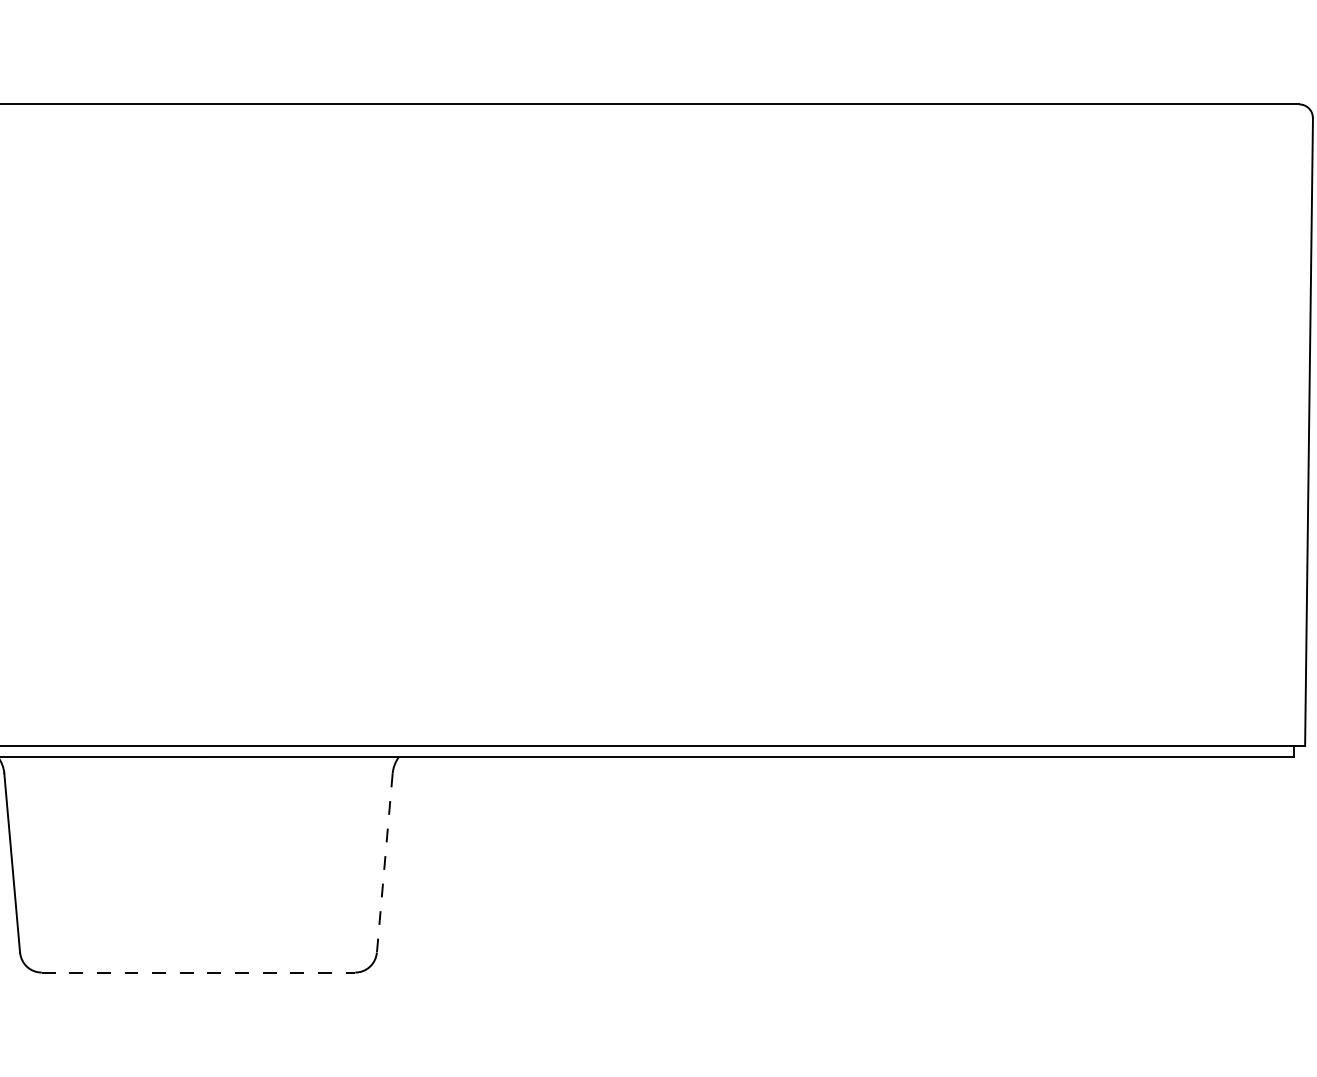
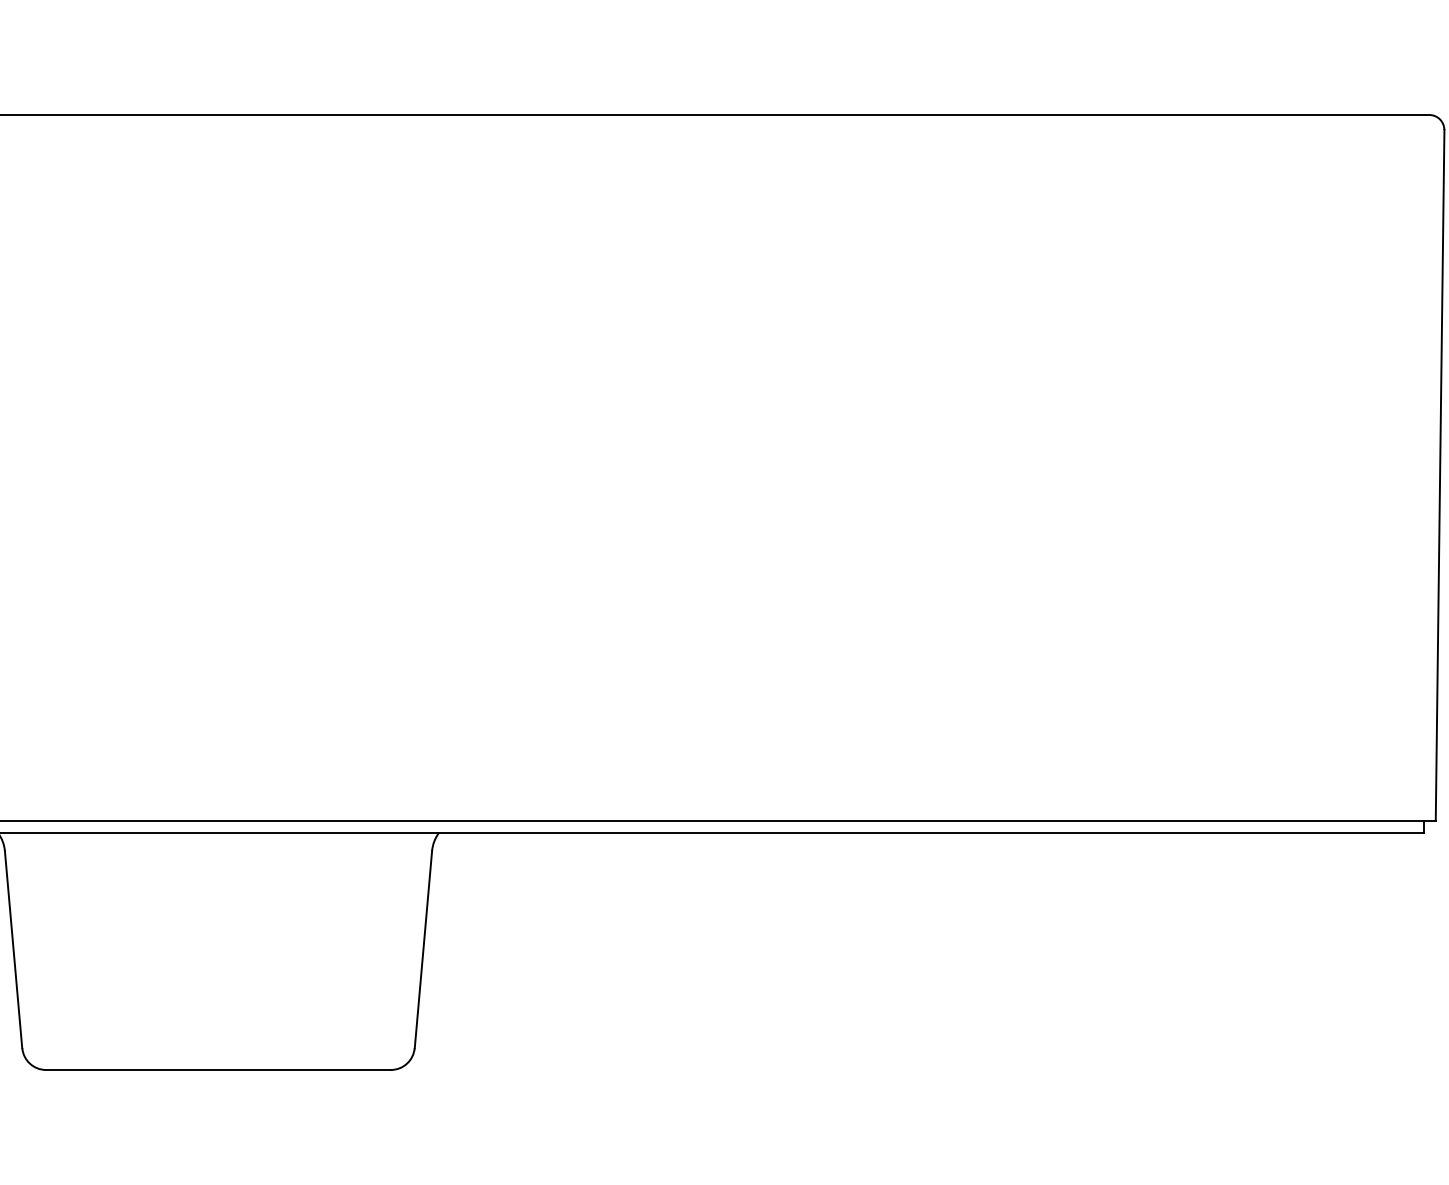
line: (384, 863) -> (423, 949), dashed -> solid
line: (199, 973) -> (219, 1070), dashed -> solid

